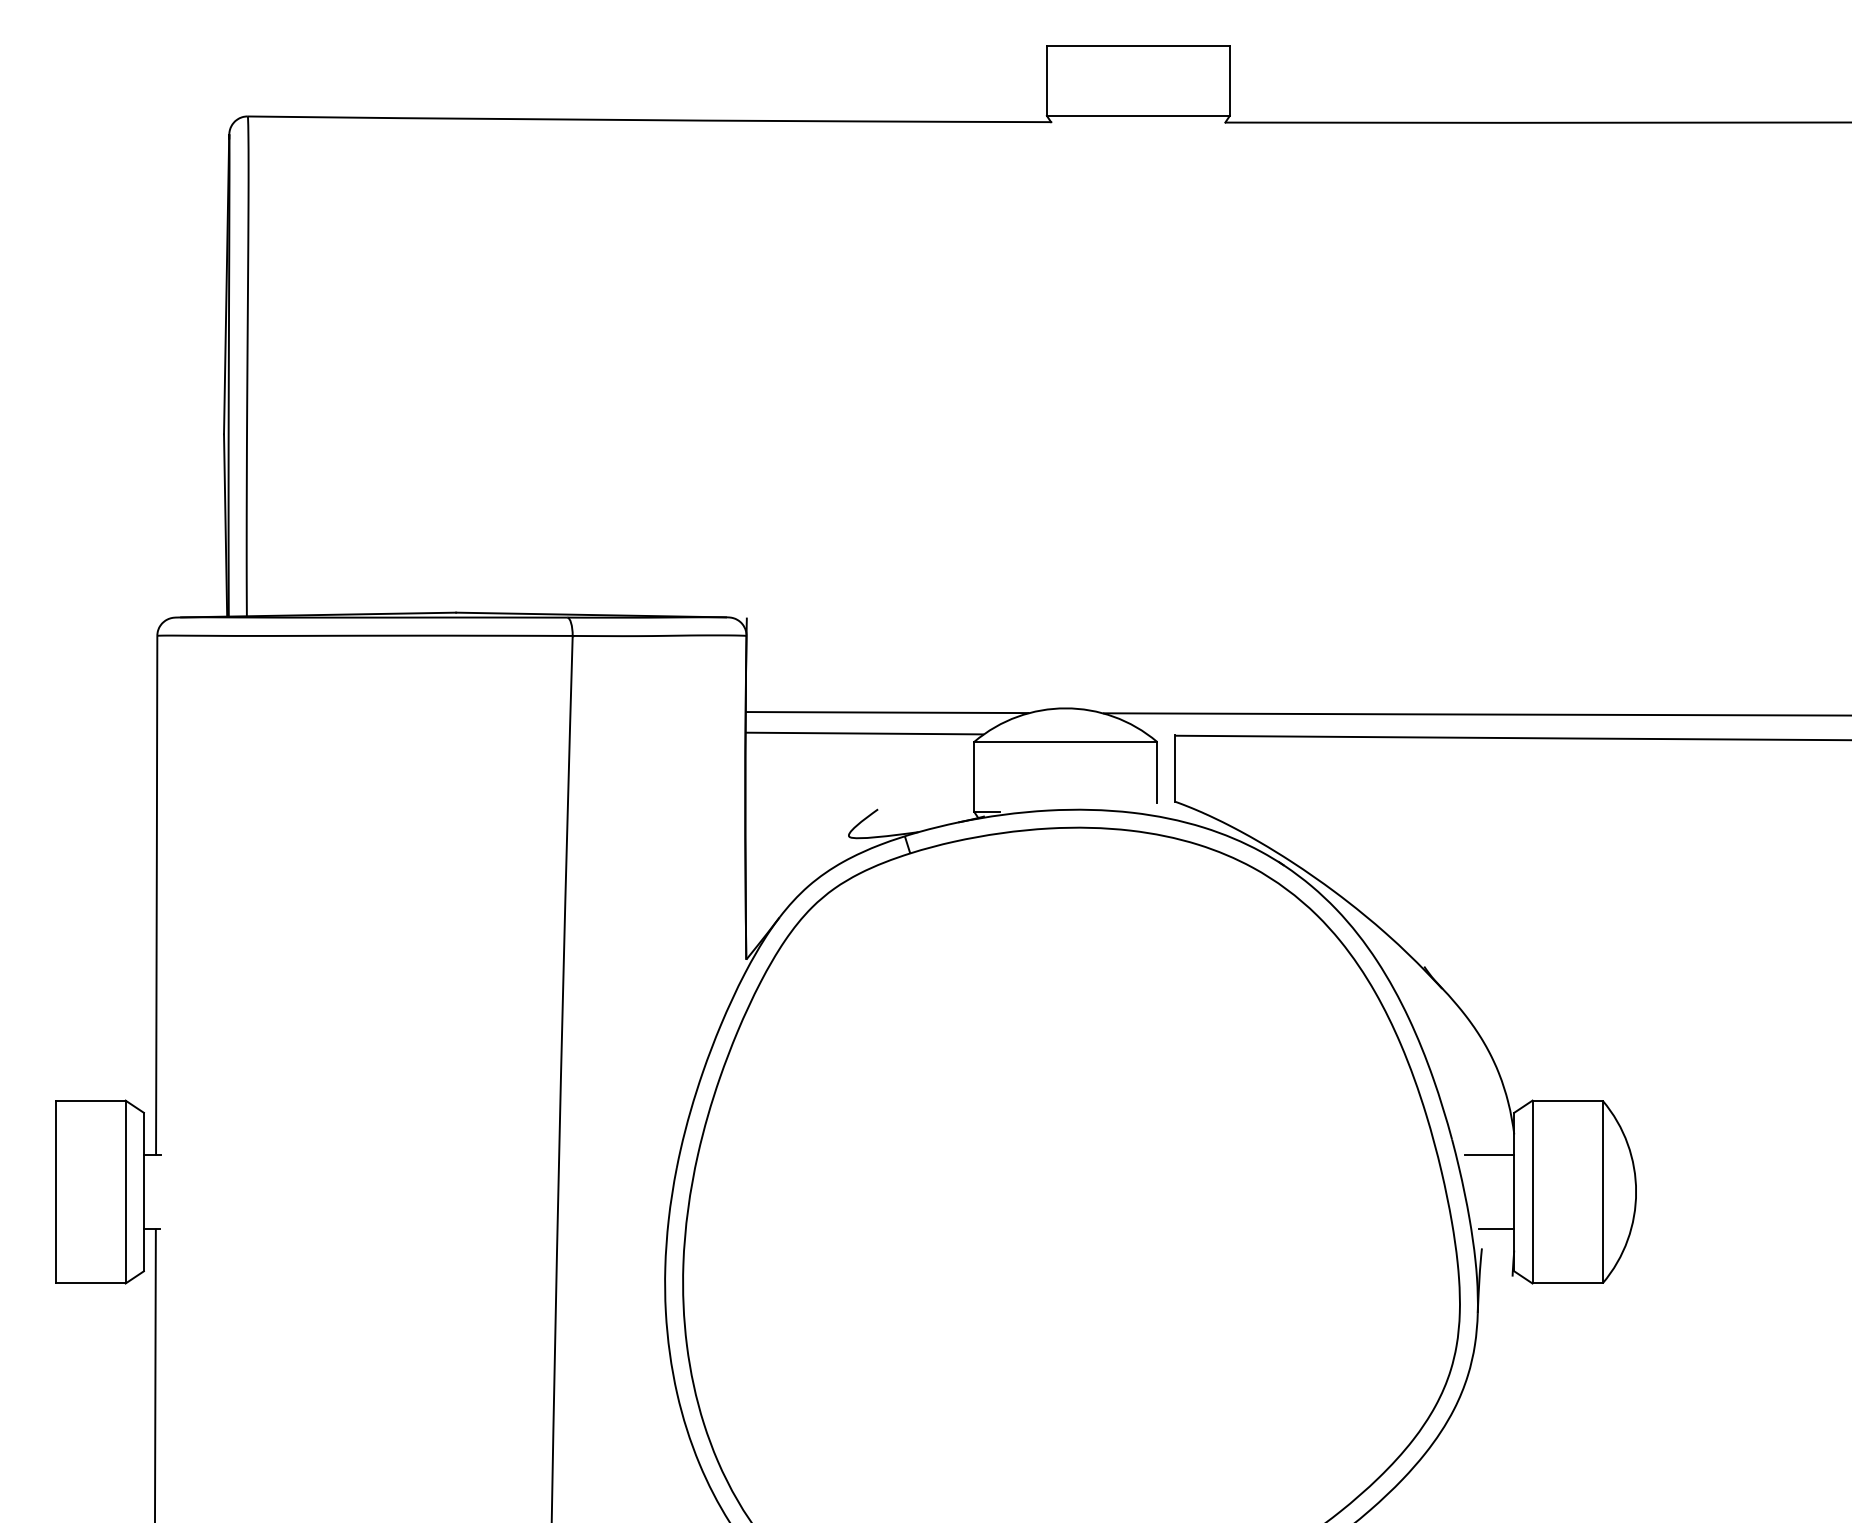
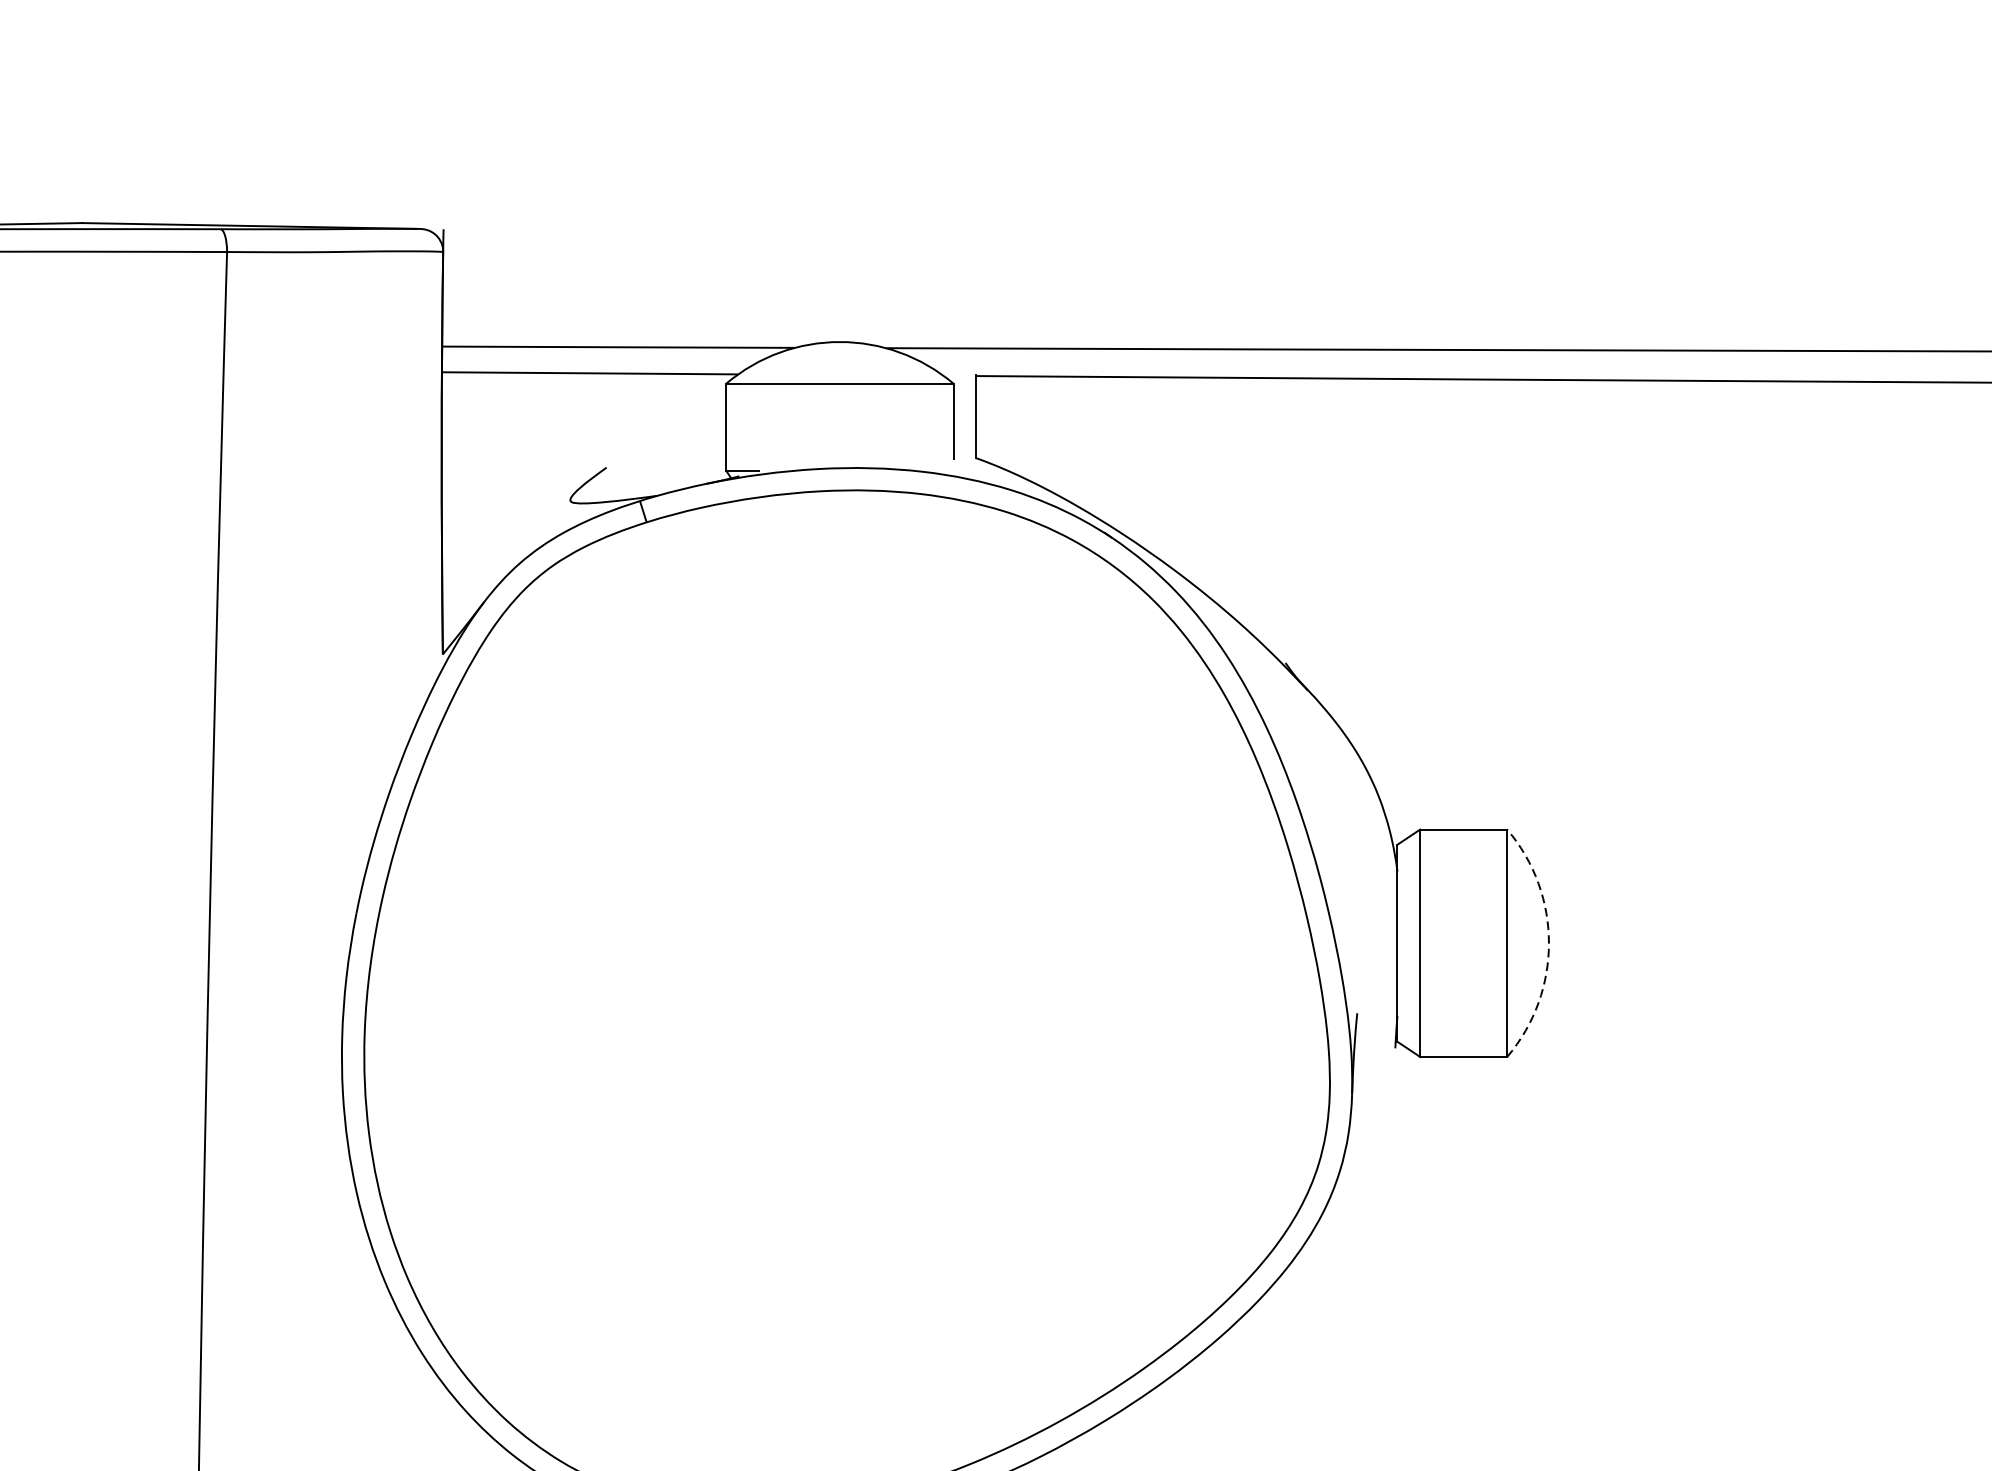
line: (1489, 1155) -> (1366, 897), removed
arc: (1636, 1192) -> (1549, 943), solid -> dashed
line: (1496, 1228) -> (1375, 988), removed

